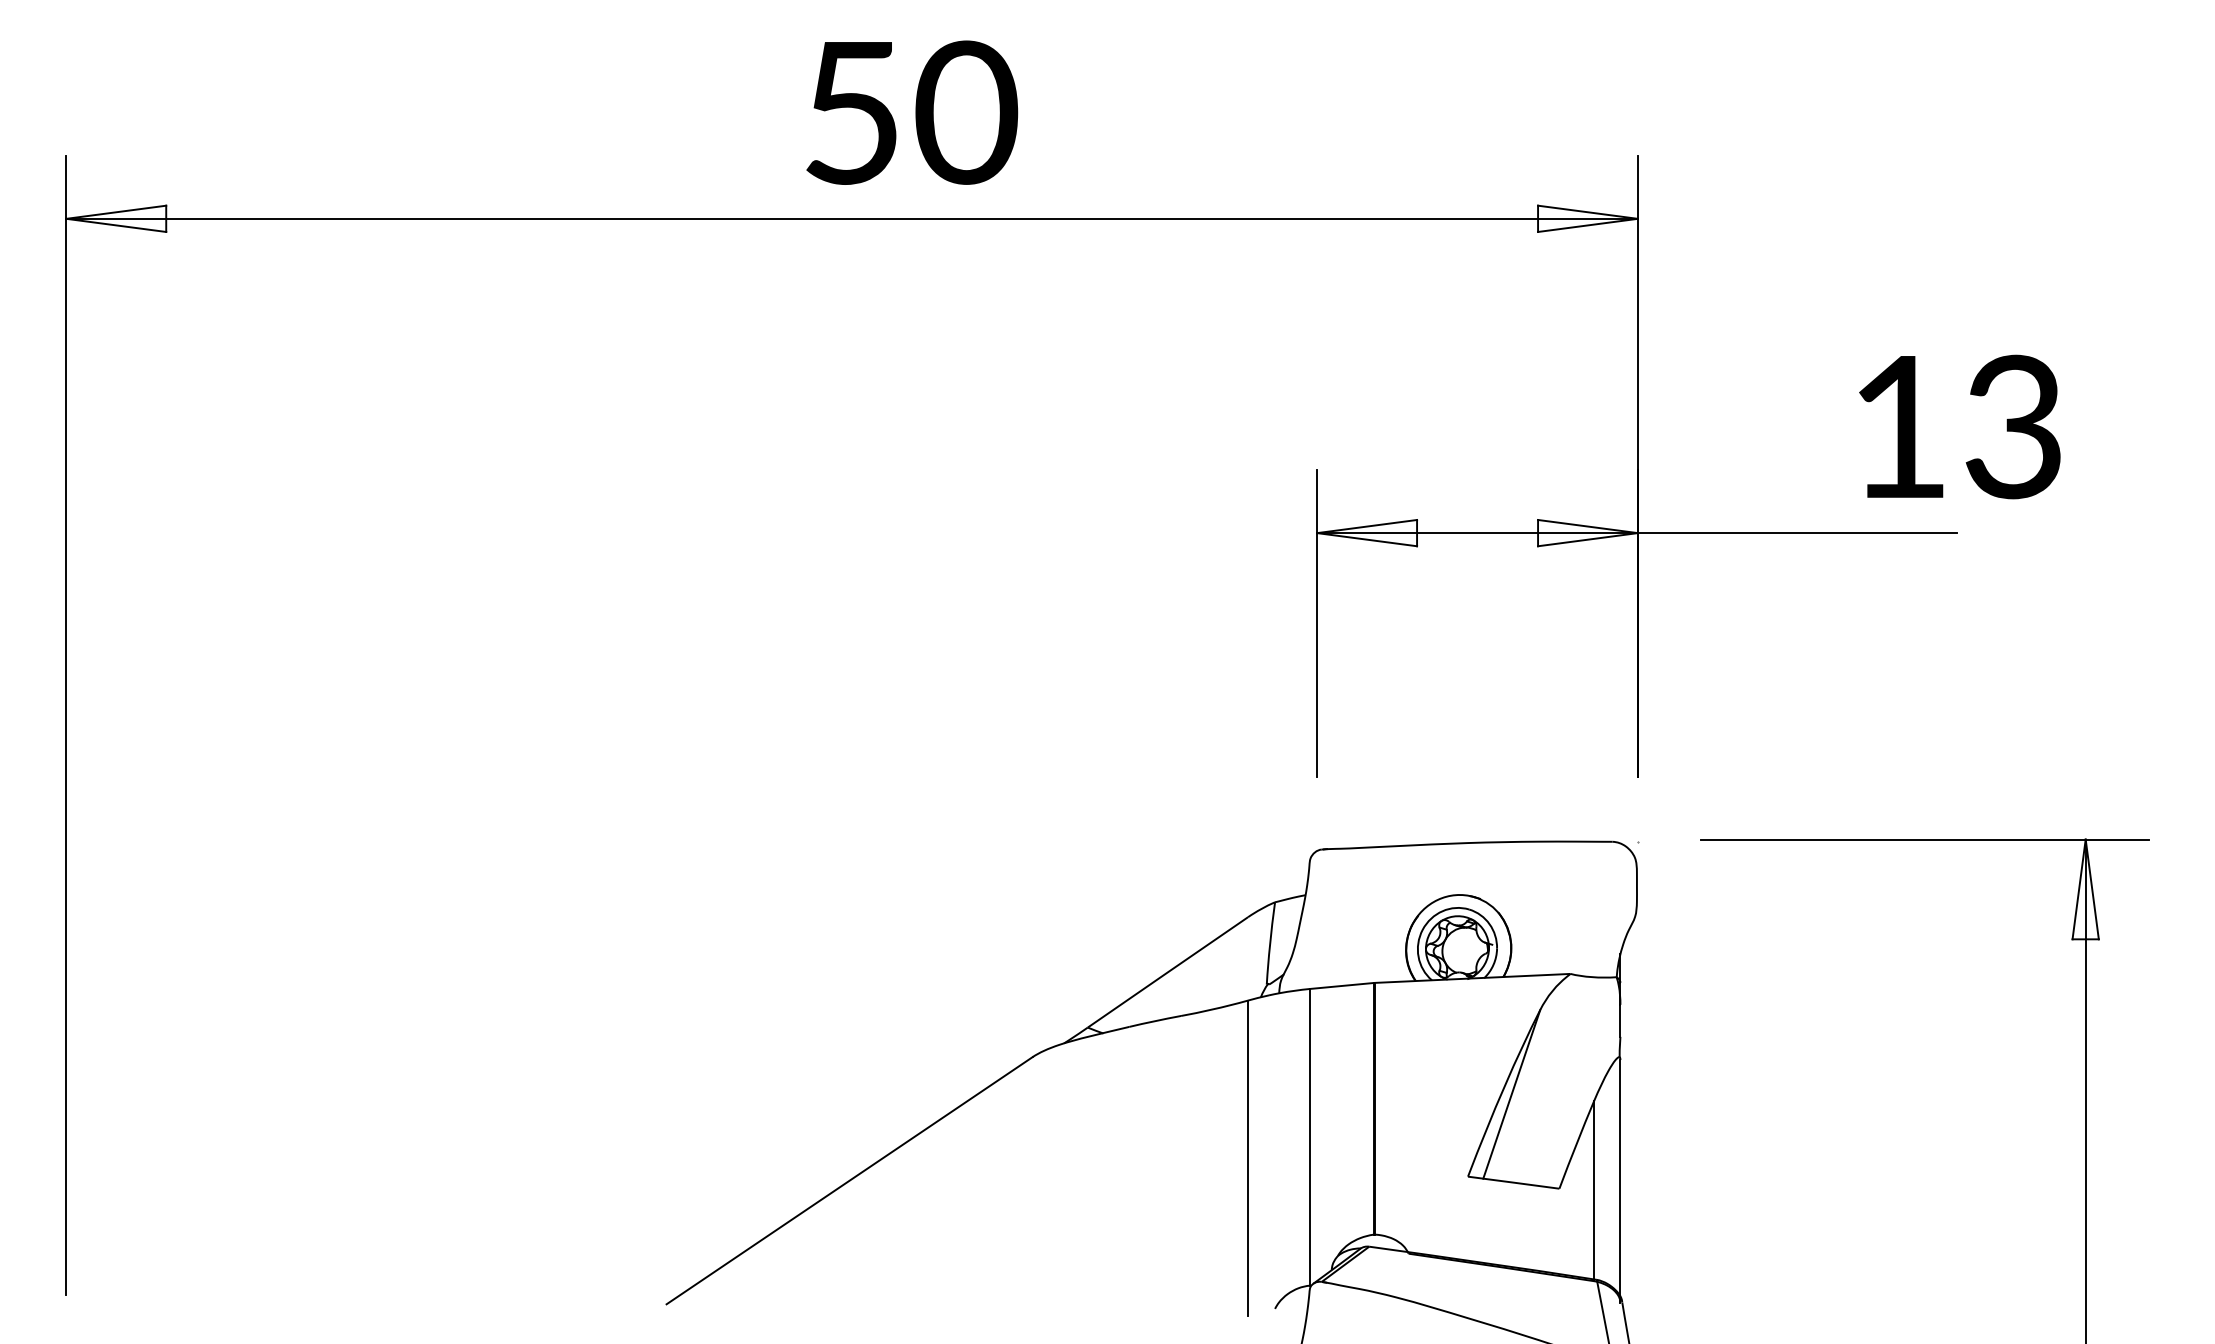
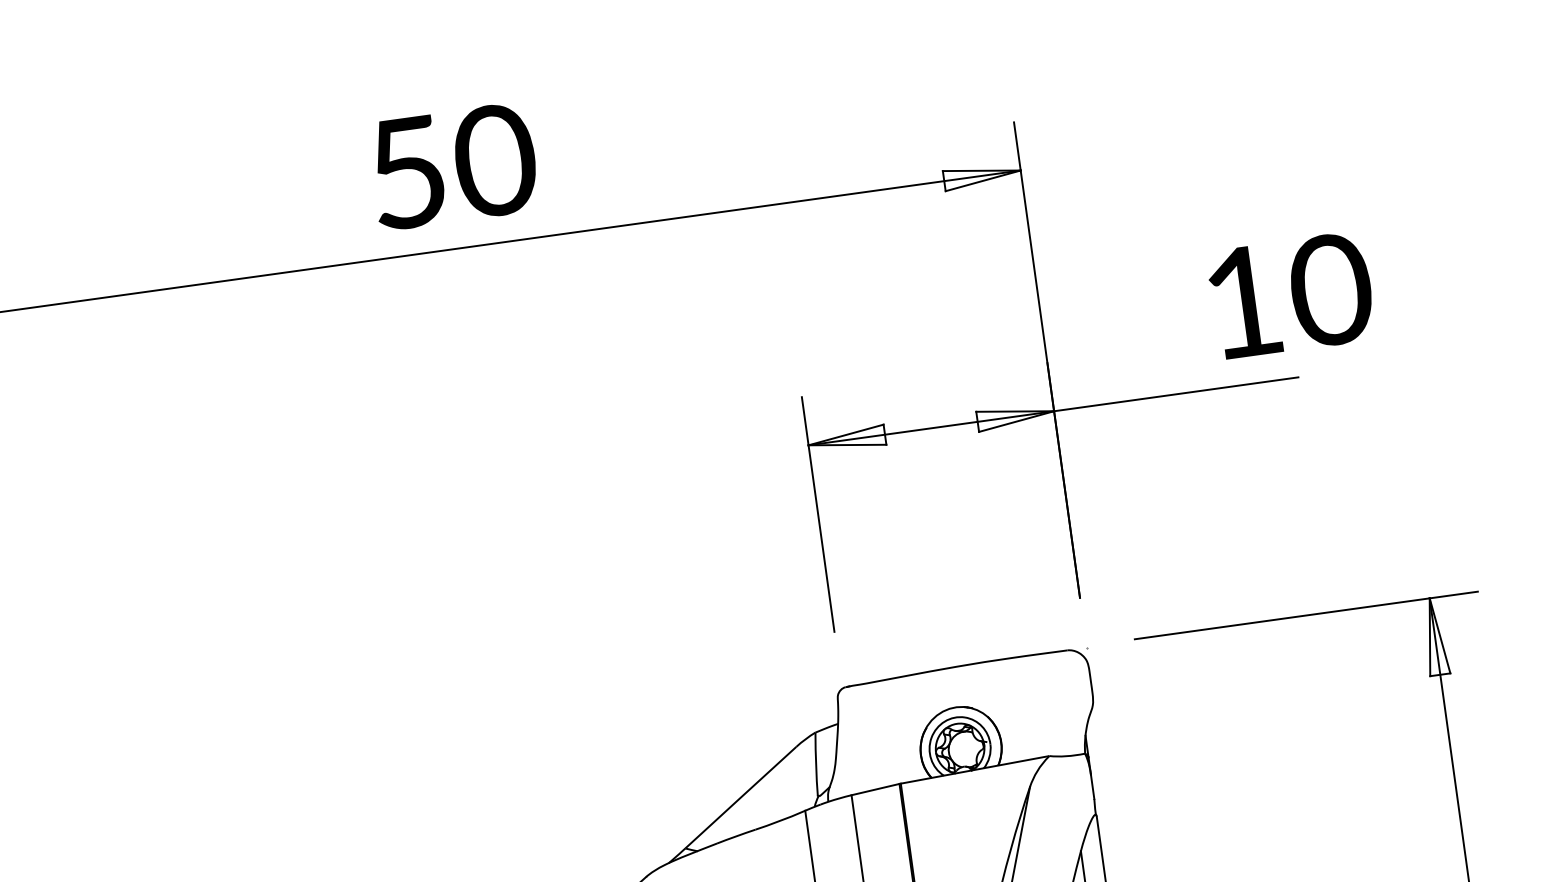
text: (2014, 426) -> (1331, 289), 13 -> 10

